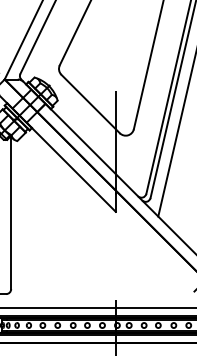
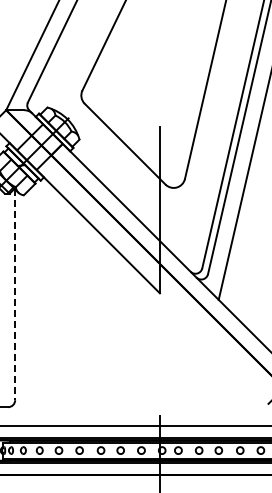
line: (11, 213) -> (15, 295), solid -> dashed

